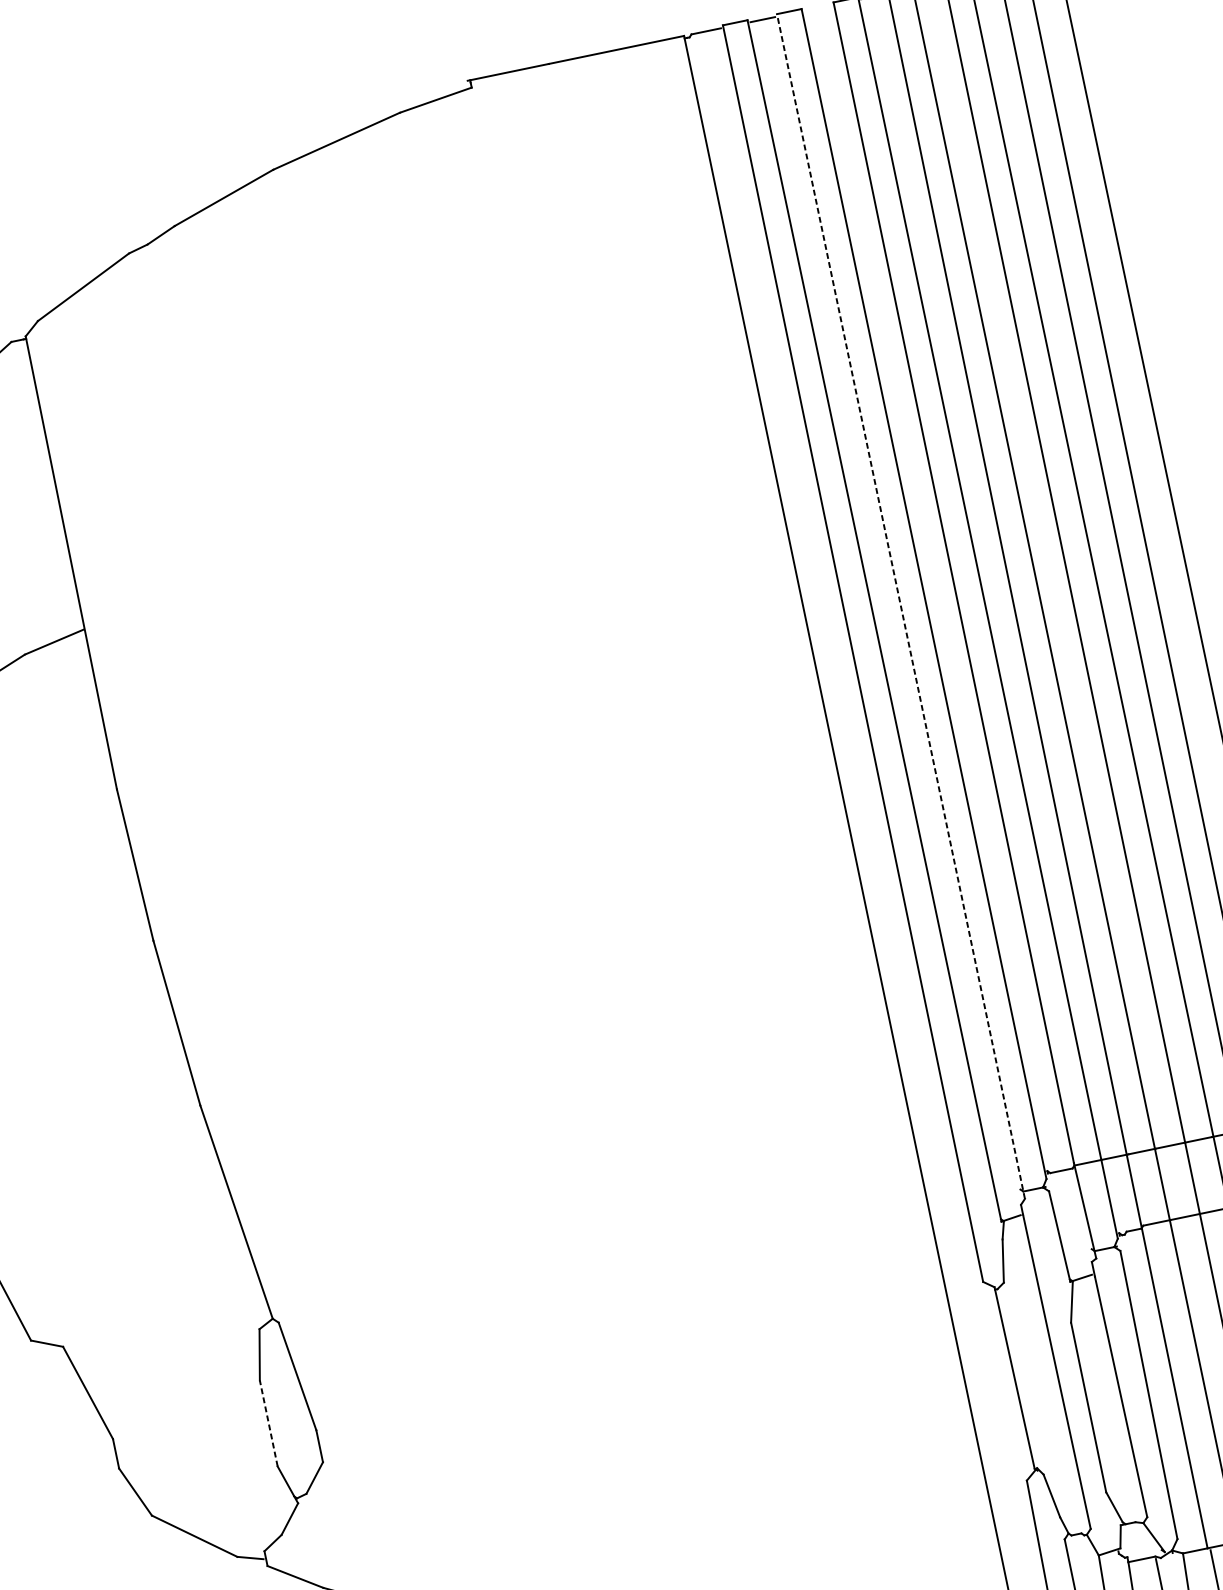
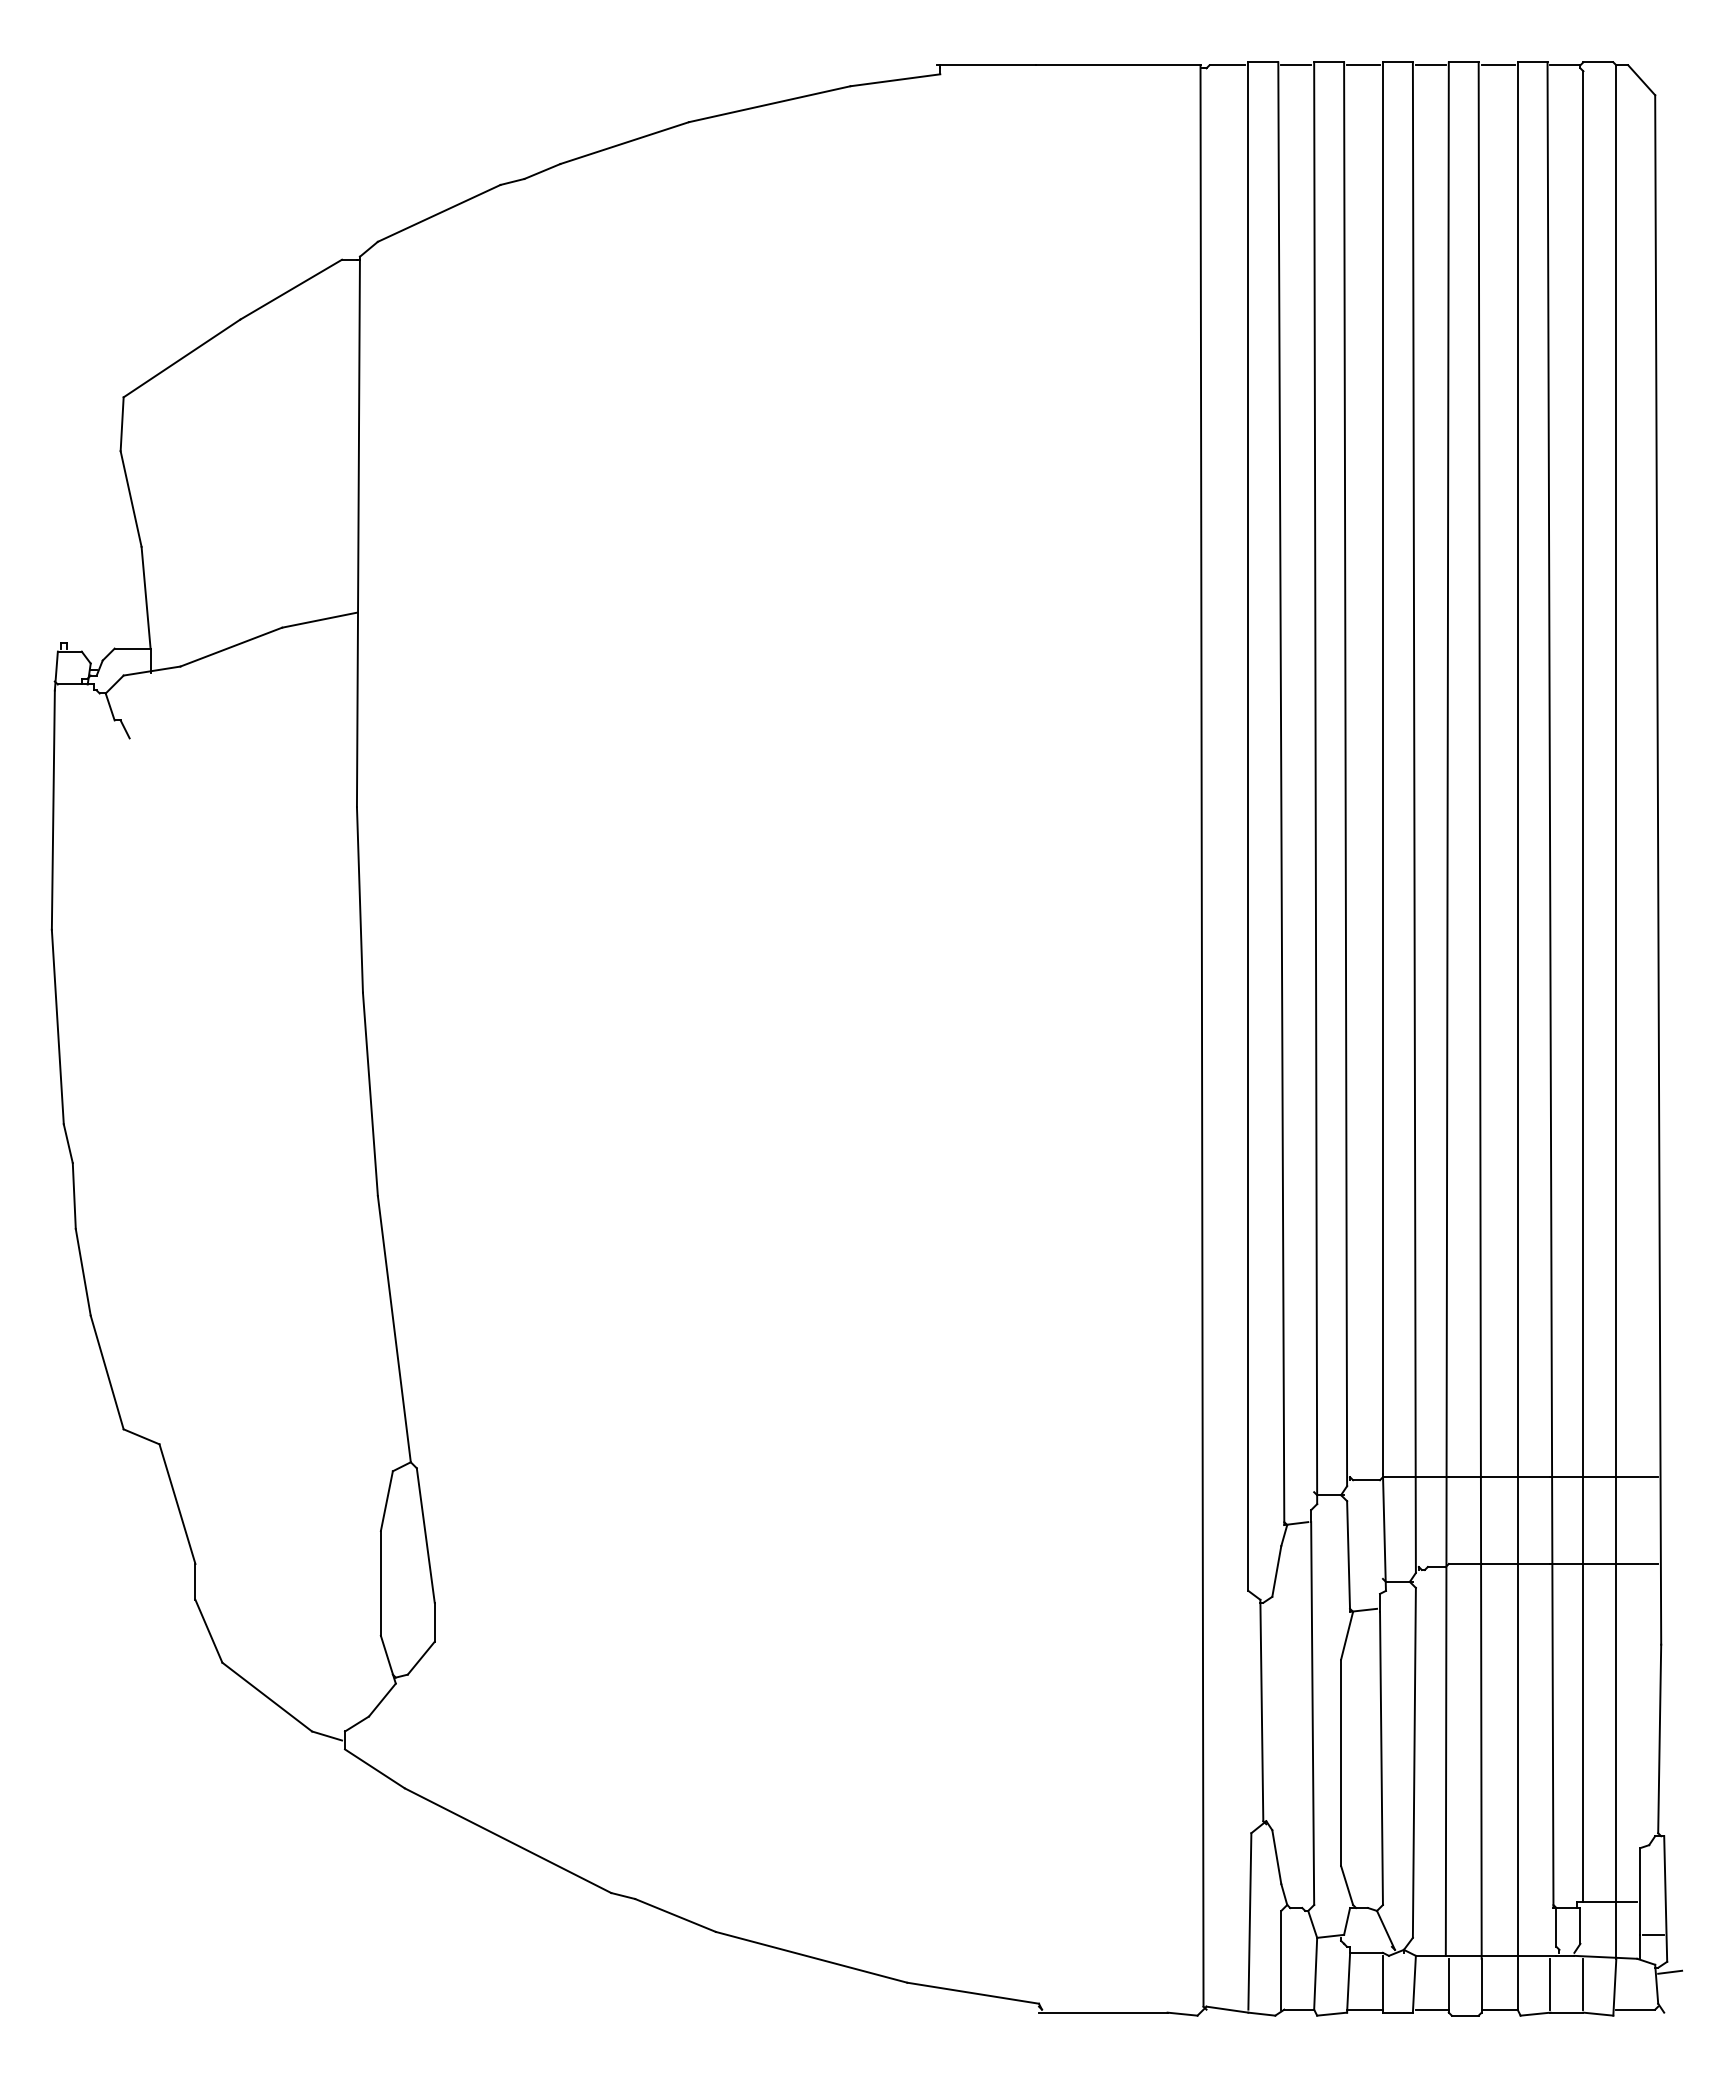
line: (818, 8) -> (1363, 65), added
line: (900, 606) -> (1315, 783), dashed -> solid
line: (268, 1422) -> (380, 1582), dashed -> solid

